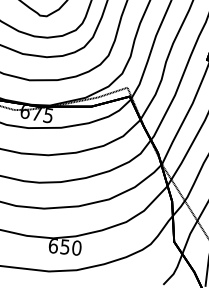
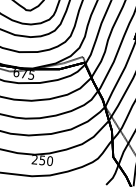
text: (52, 245) -> (34, 159), 650 -> 250

